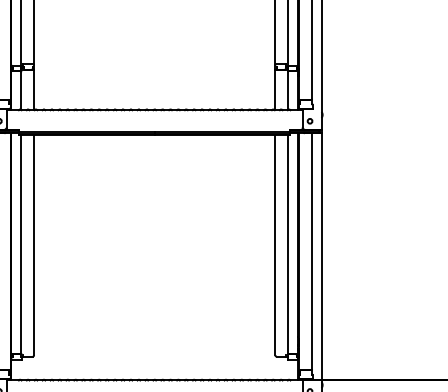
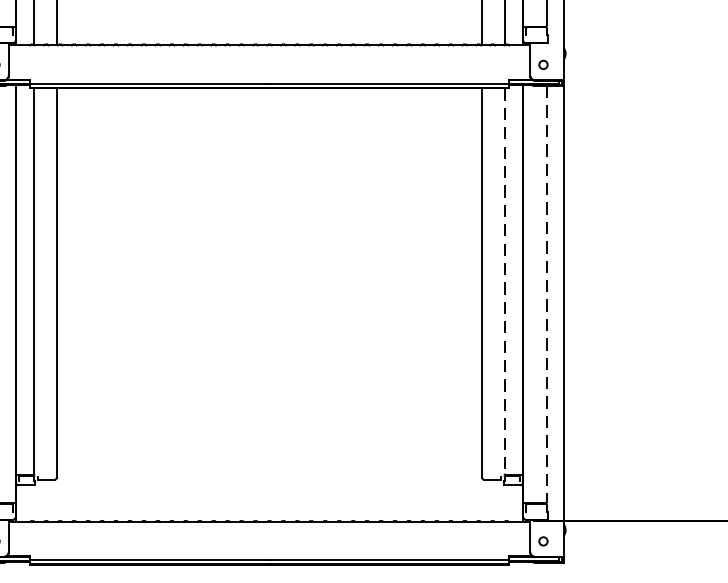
line: (287, 244) -> (503, 282), solid -> dashed
line: (312, 251) -> (547, 294), solid -> dashed

